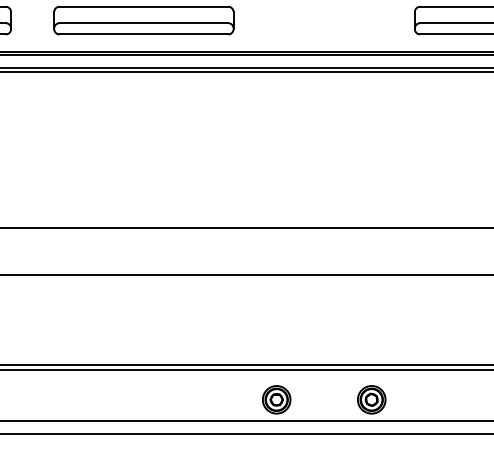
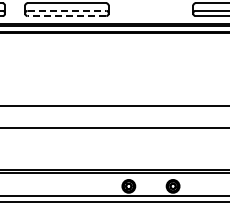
line: (145, 22) -> (67, 10), solid -> dashed
line: (142, 35) -> (66, 16), solid -> dashed

